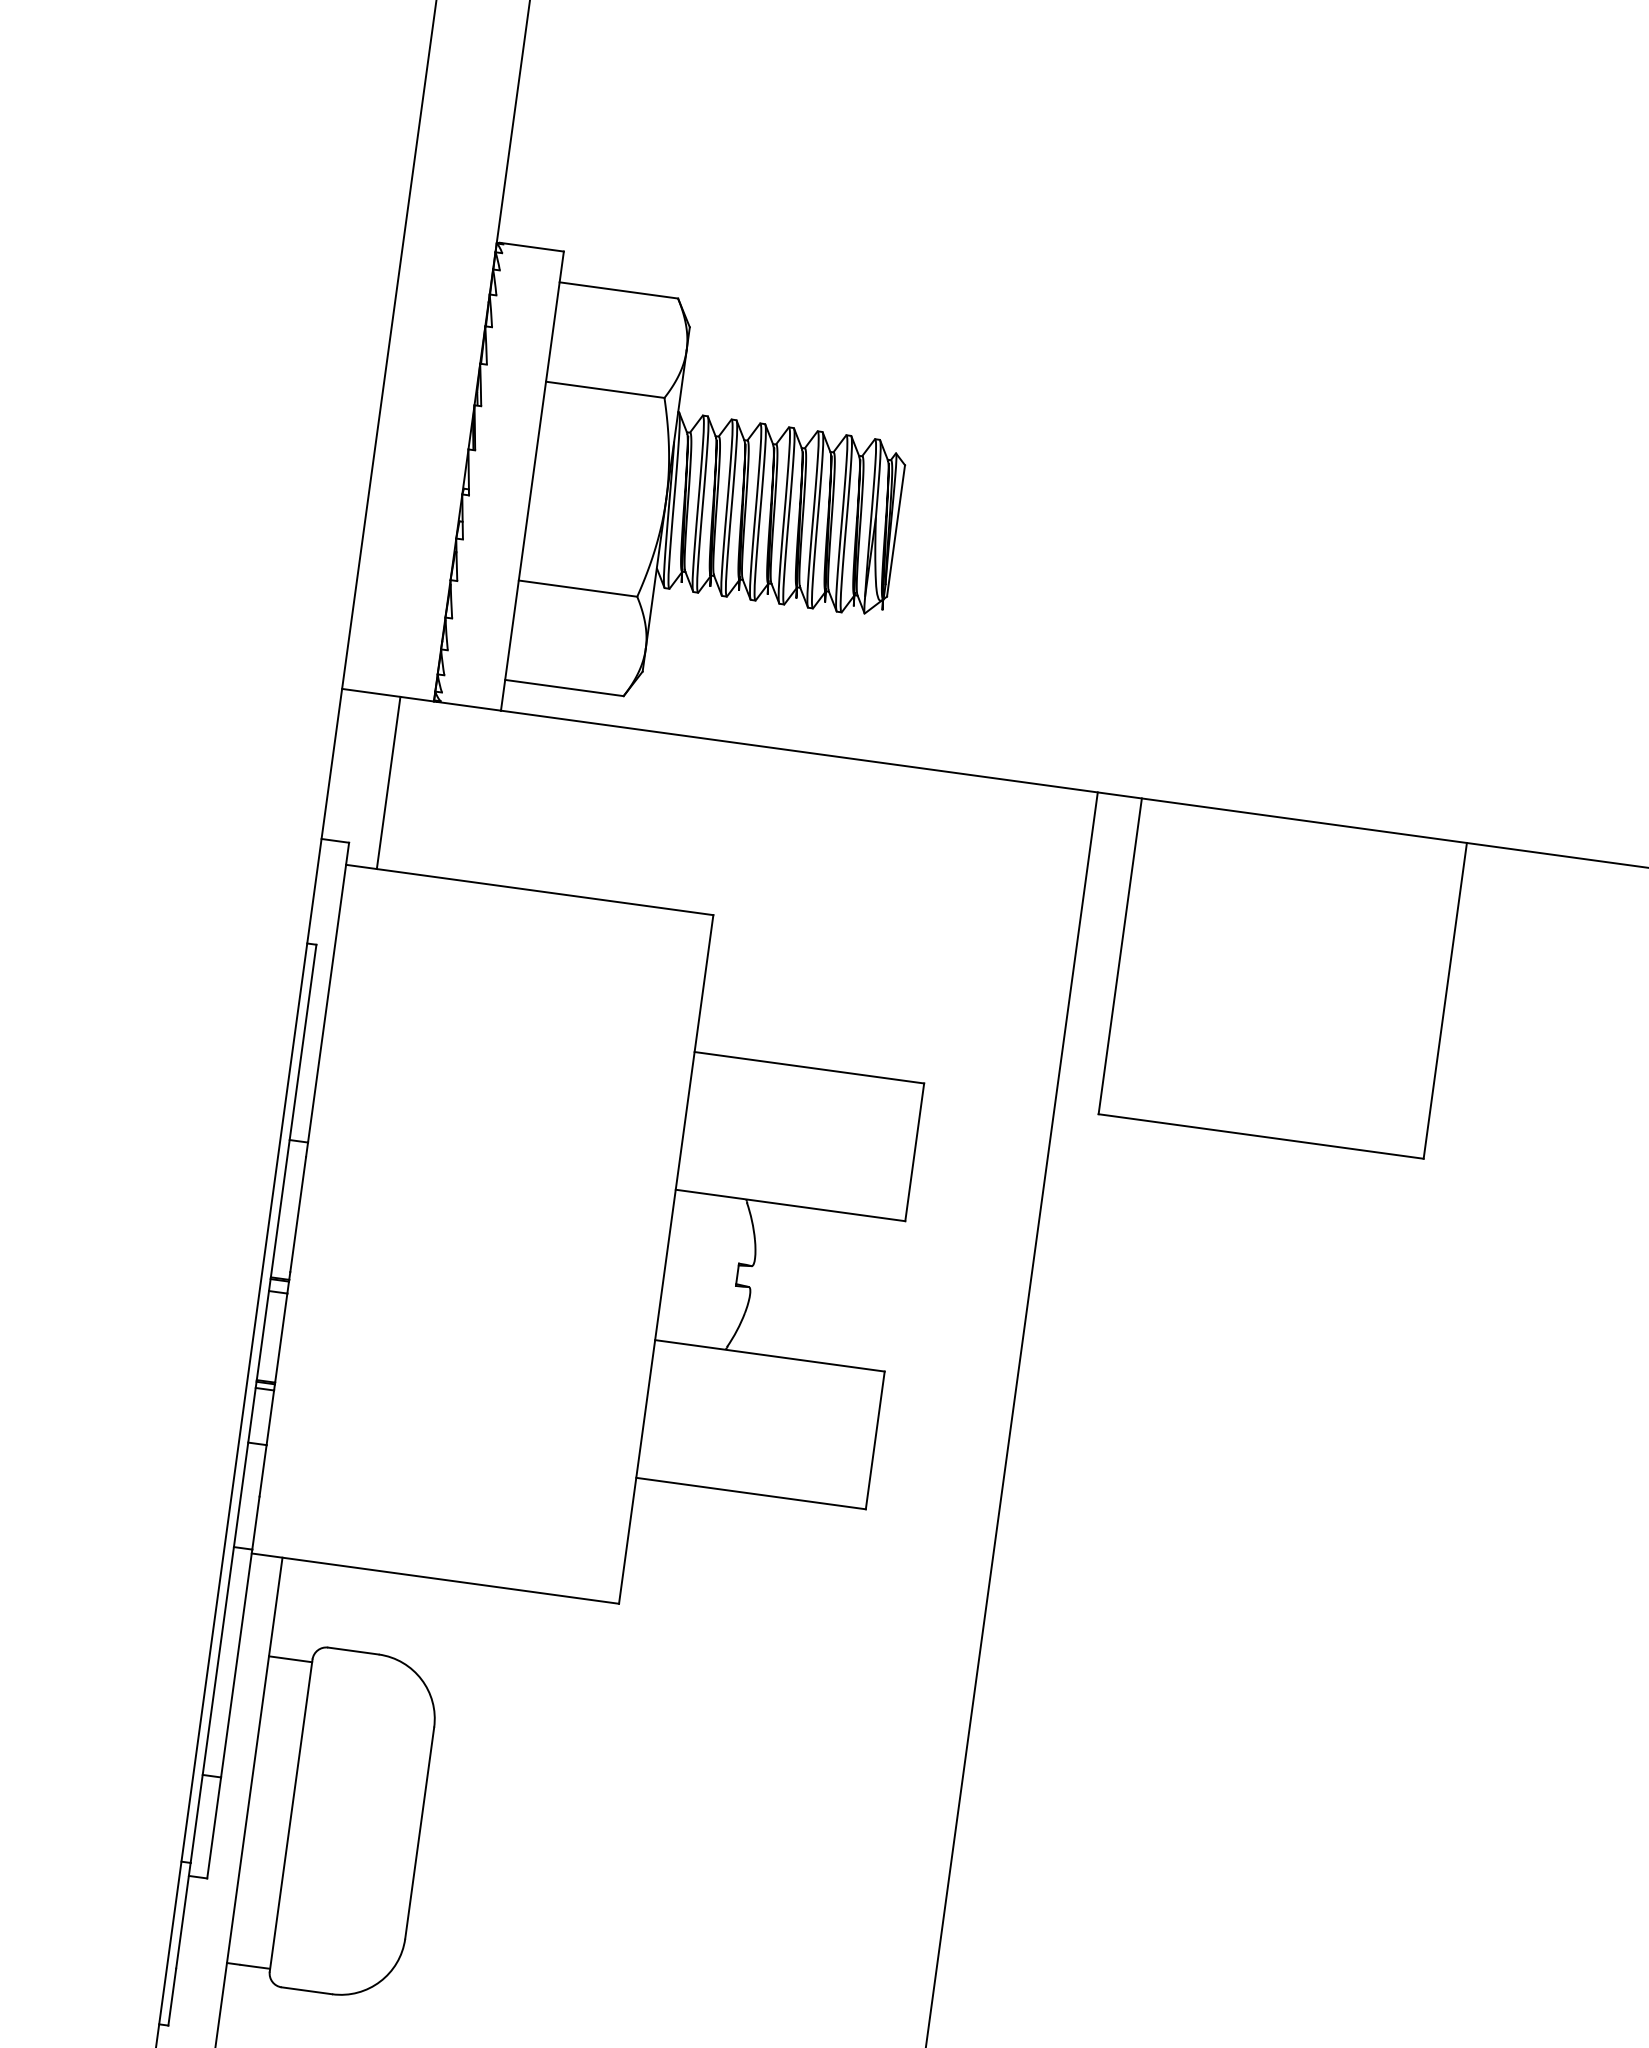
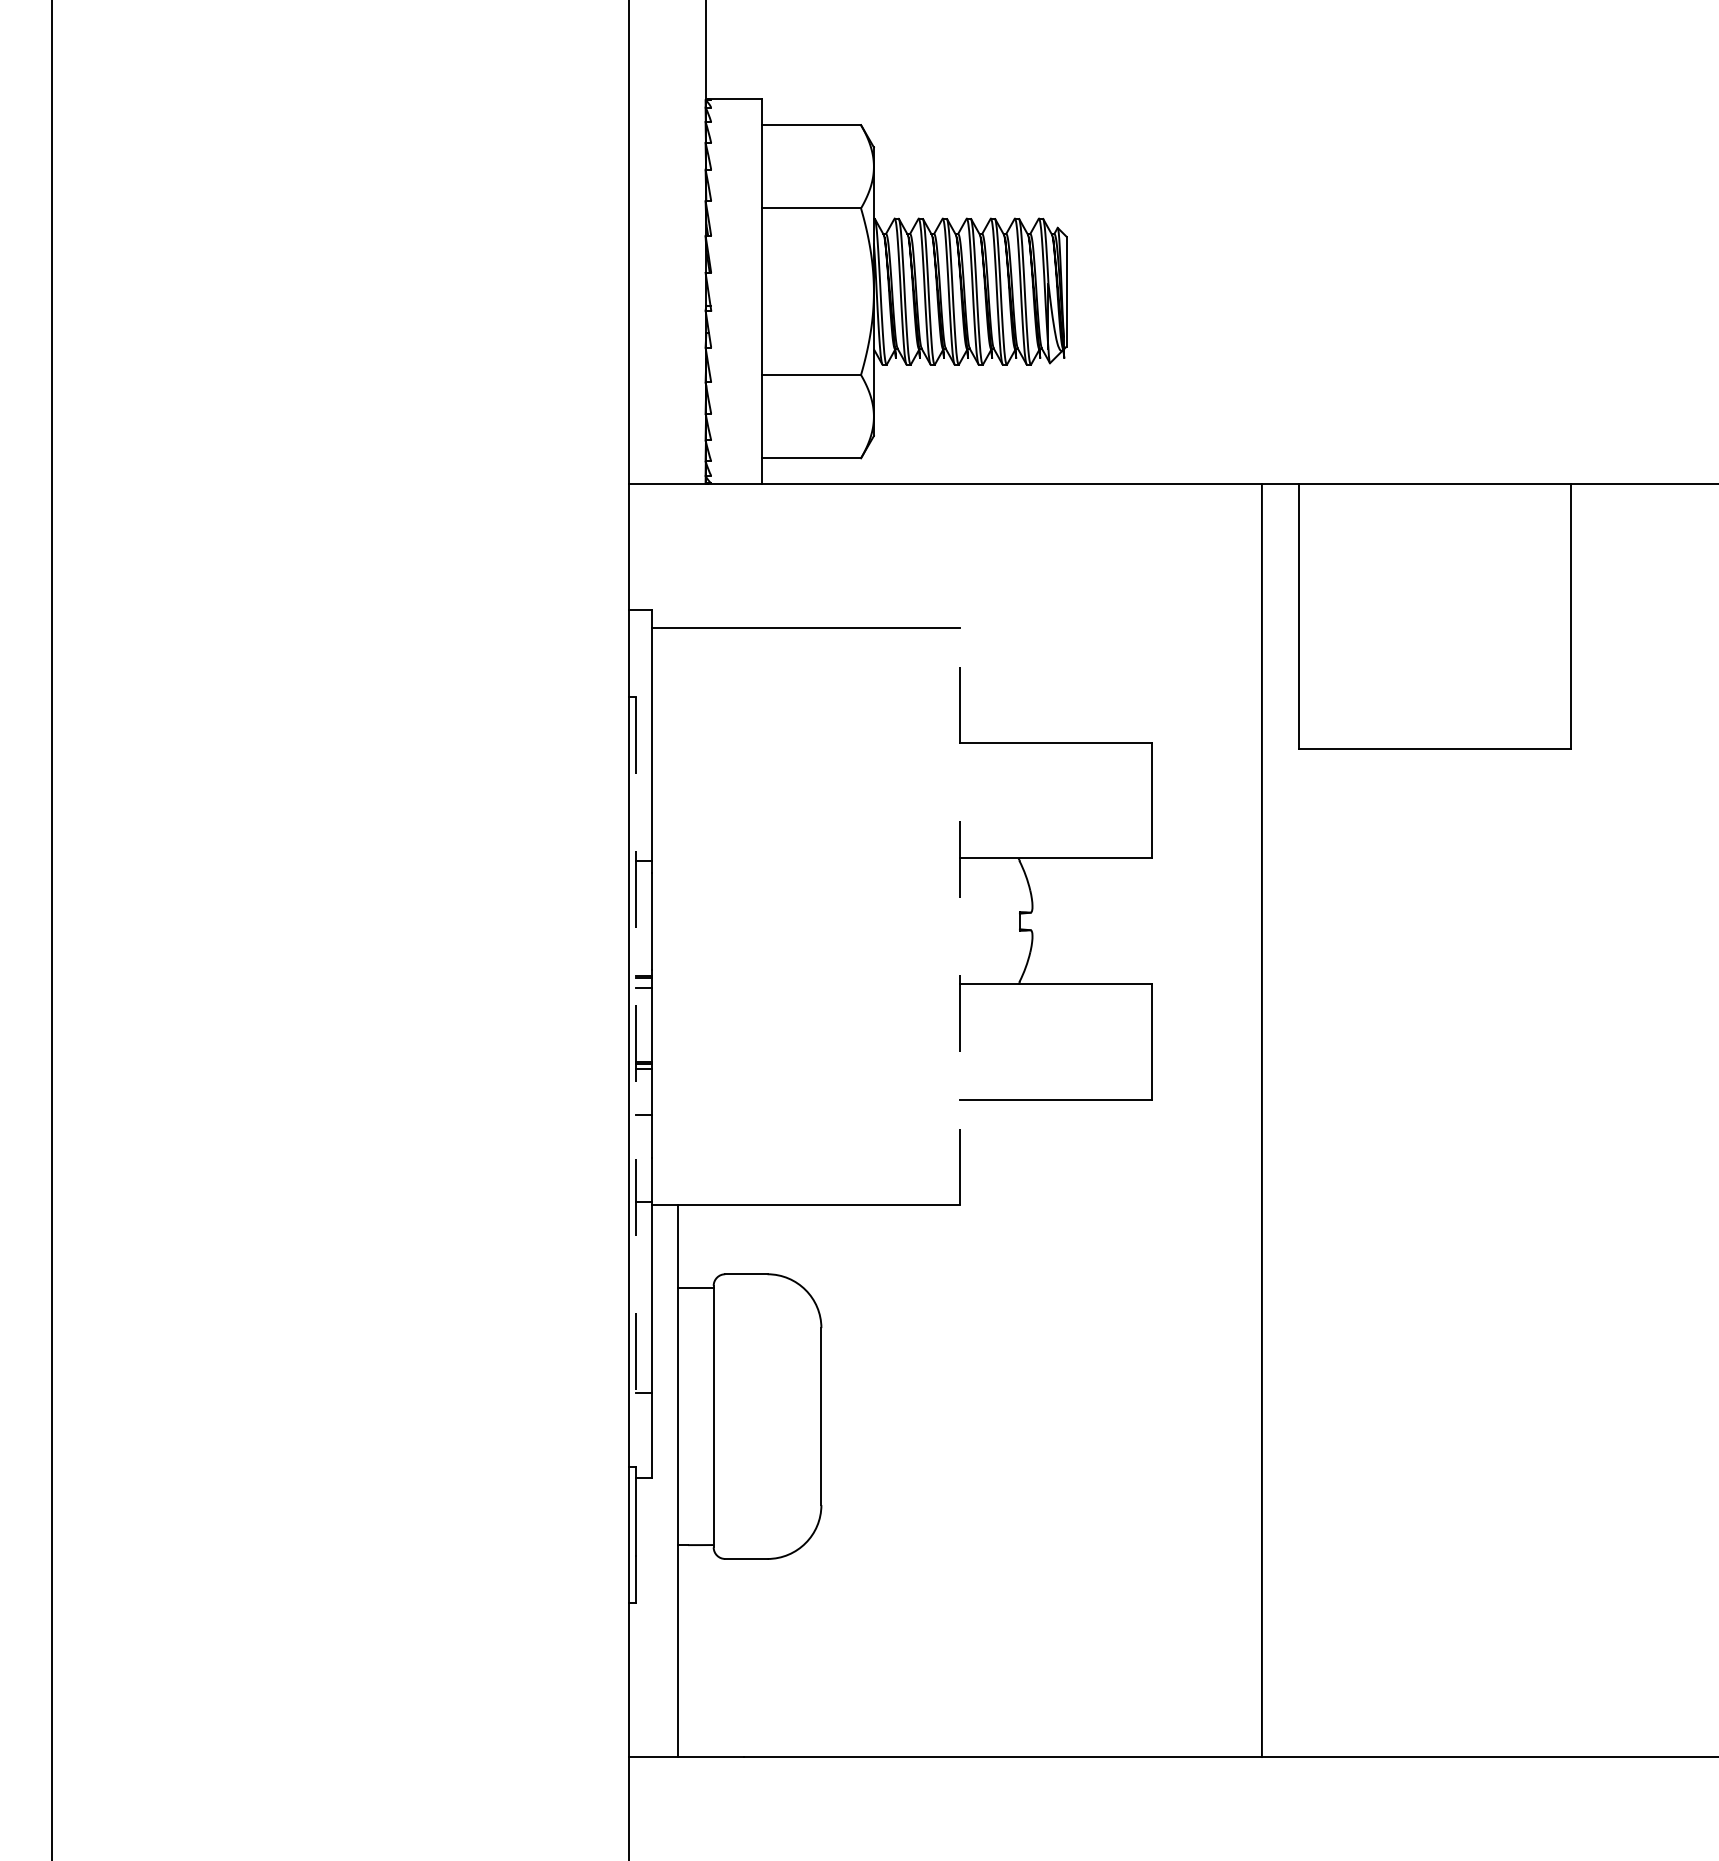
line: (388, 783) -> (677, 556), removed
line: (666, 1258) -> (959, 916), solid -> dashed
line: (253, 1404) -> (636, 1082), solid -> dashed

